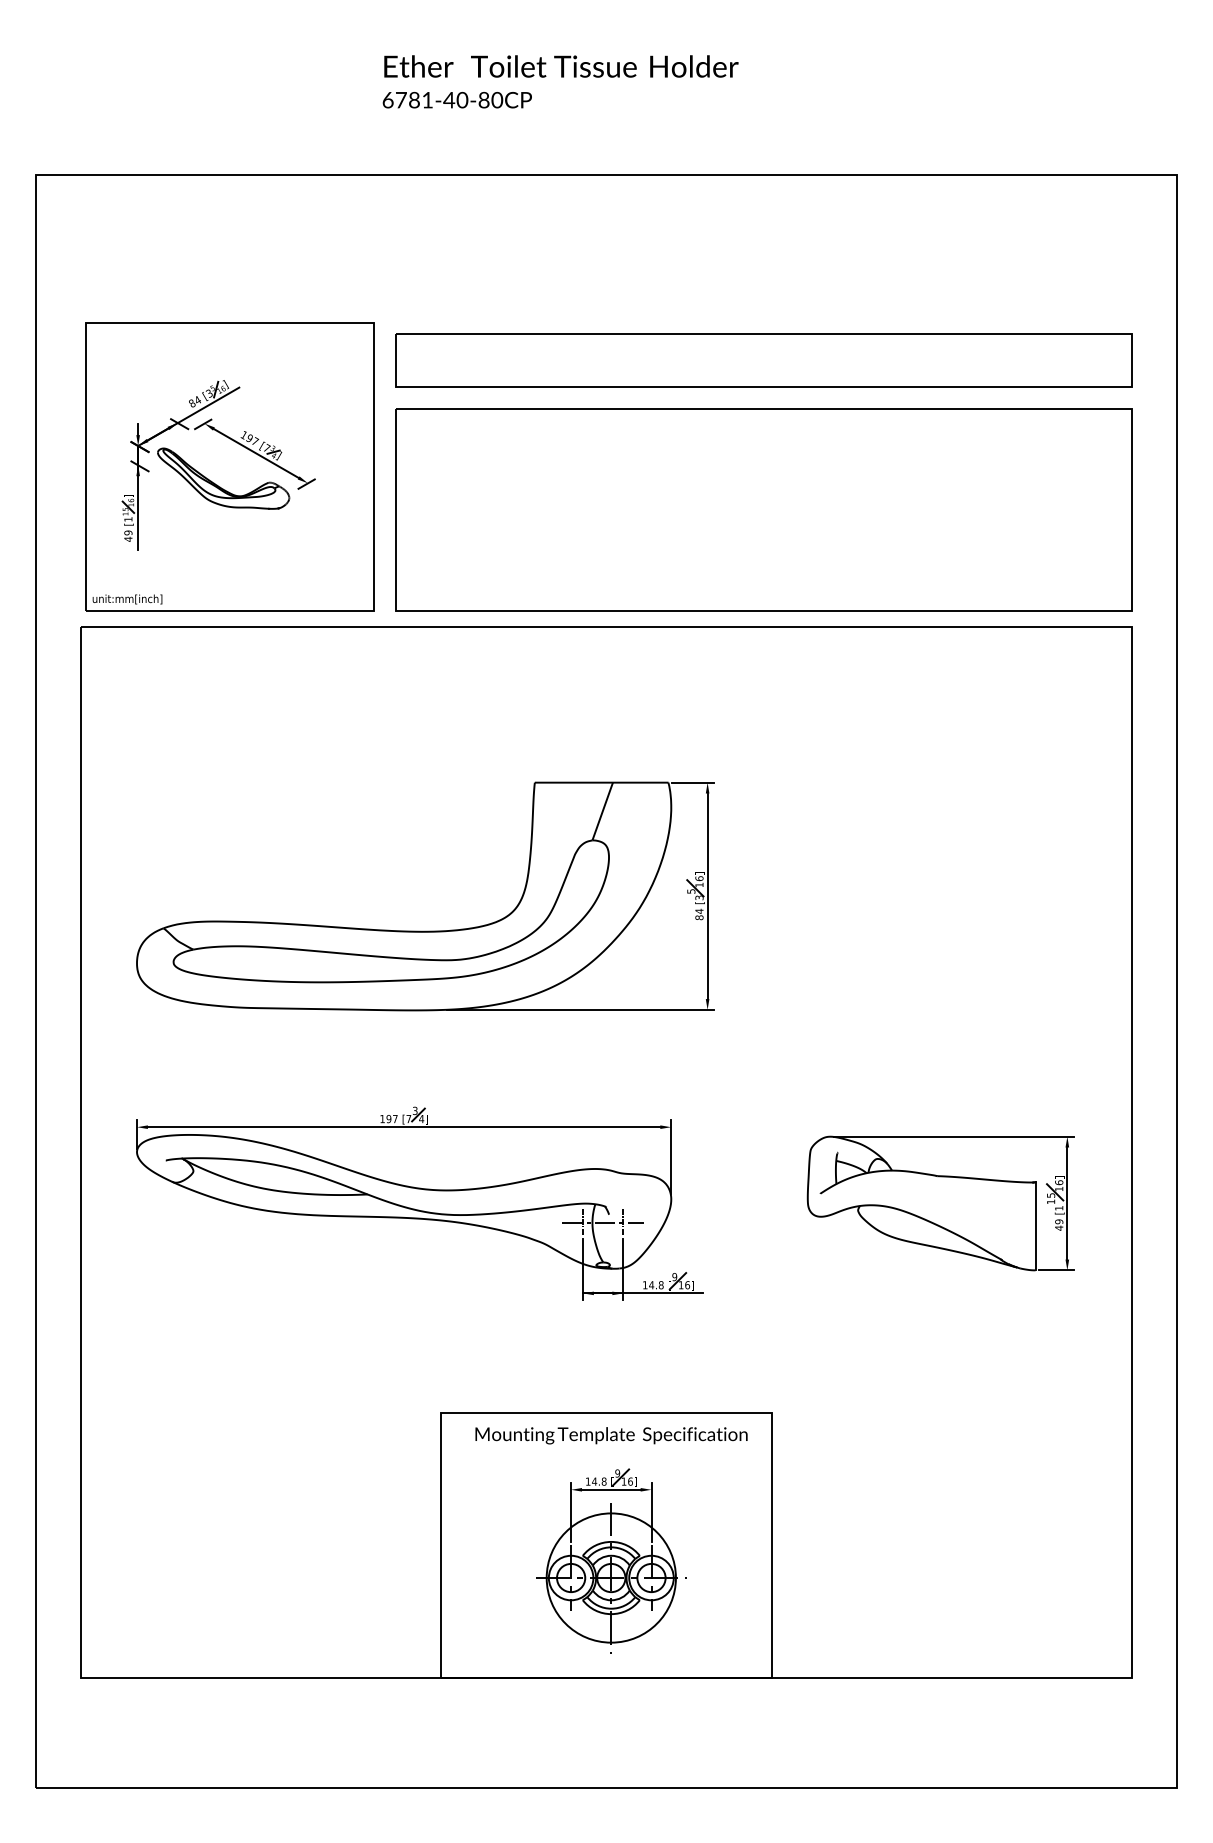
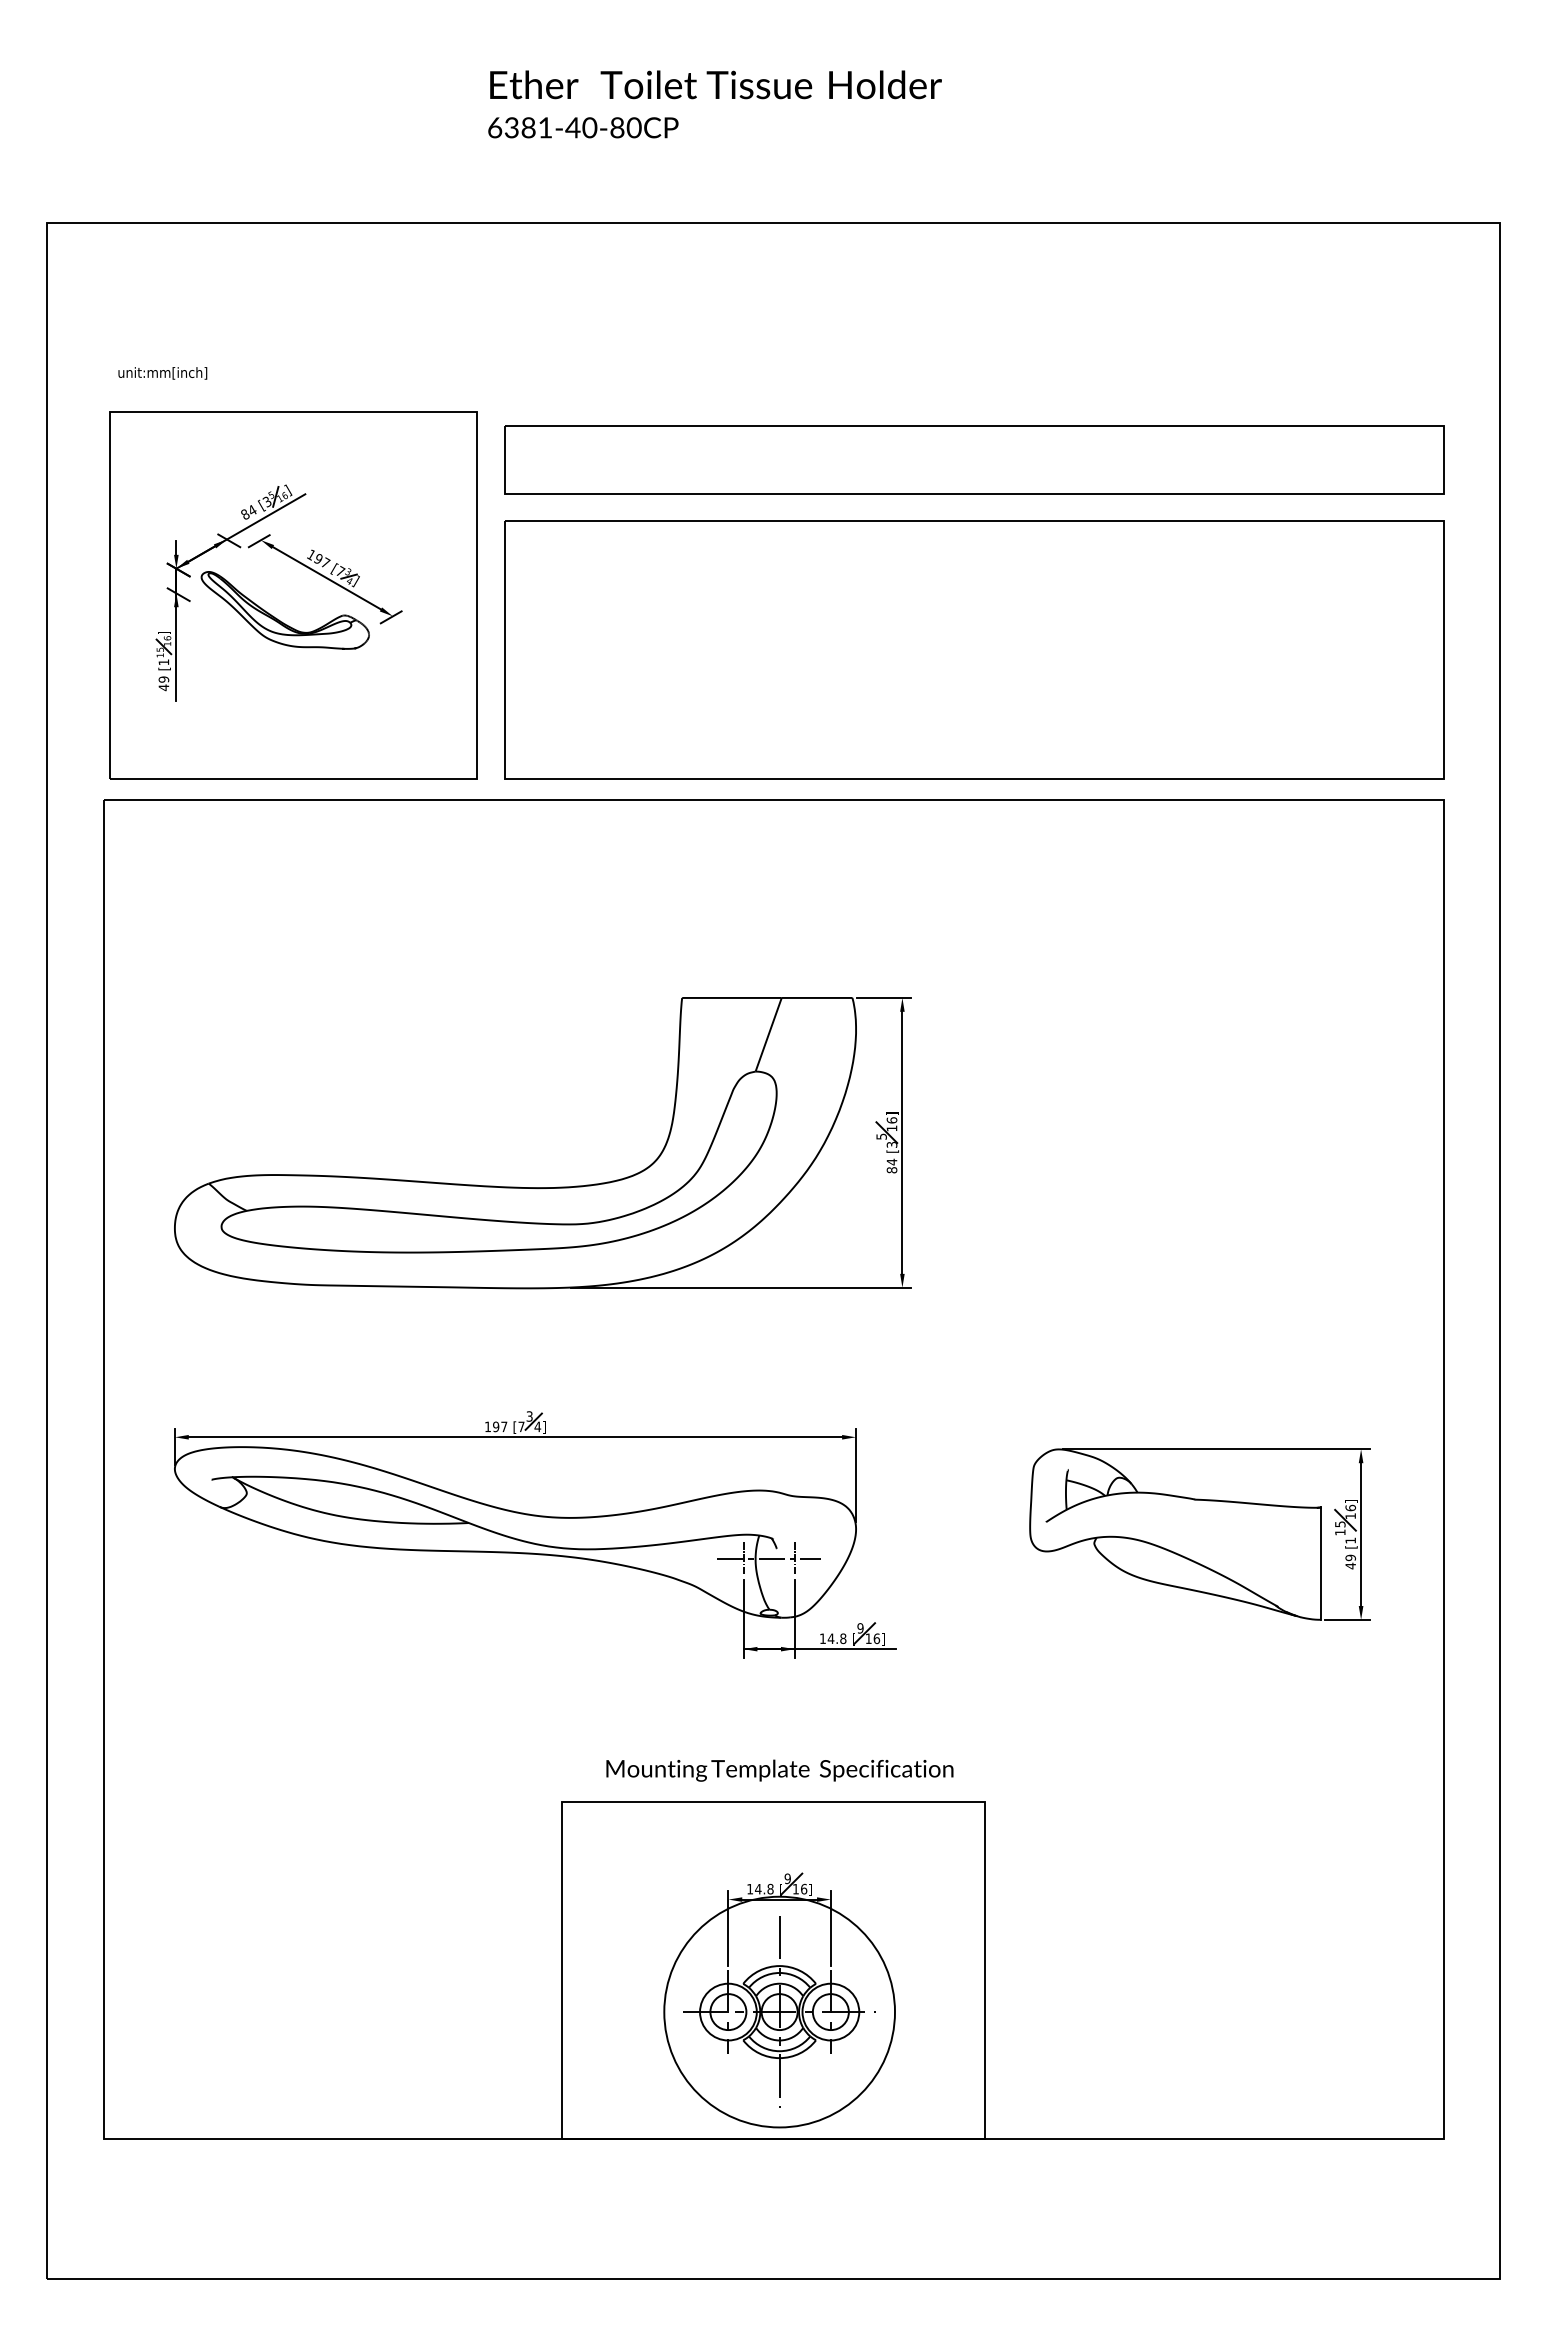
text: (401, 99) -> (511, 127), 6781-40-80CP -> 6381-40-80CP
text: (127, 599) -> (162, 373), moved
text: (611, 1435) -> (779, 1770), moved
circle: (611, 1577) -> (779, 2011), size x1.4

